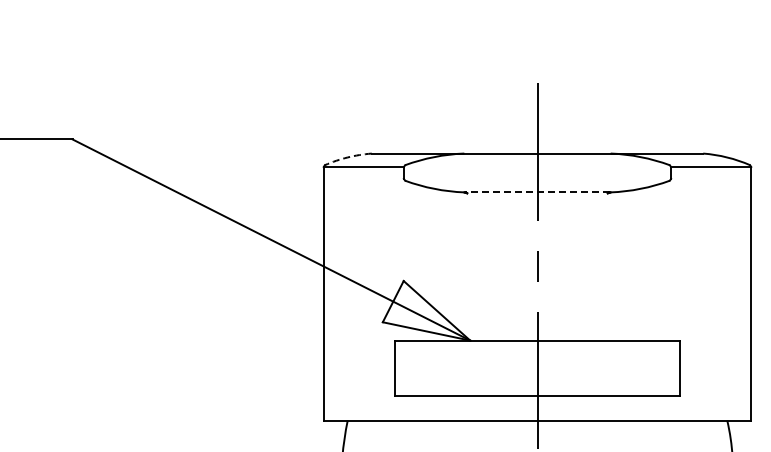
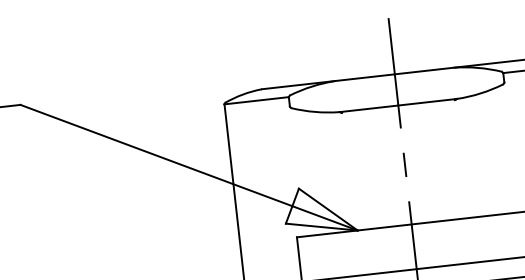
arc: (347, 157) -> (242, 94), dashed -> solid
line: (537, 192) -> (398, 105), dashed -> solid

